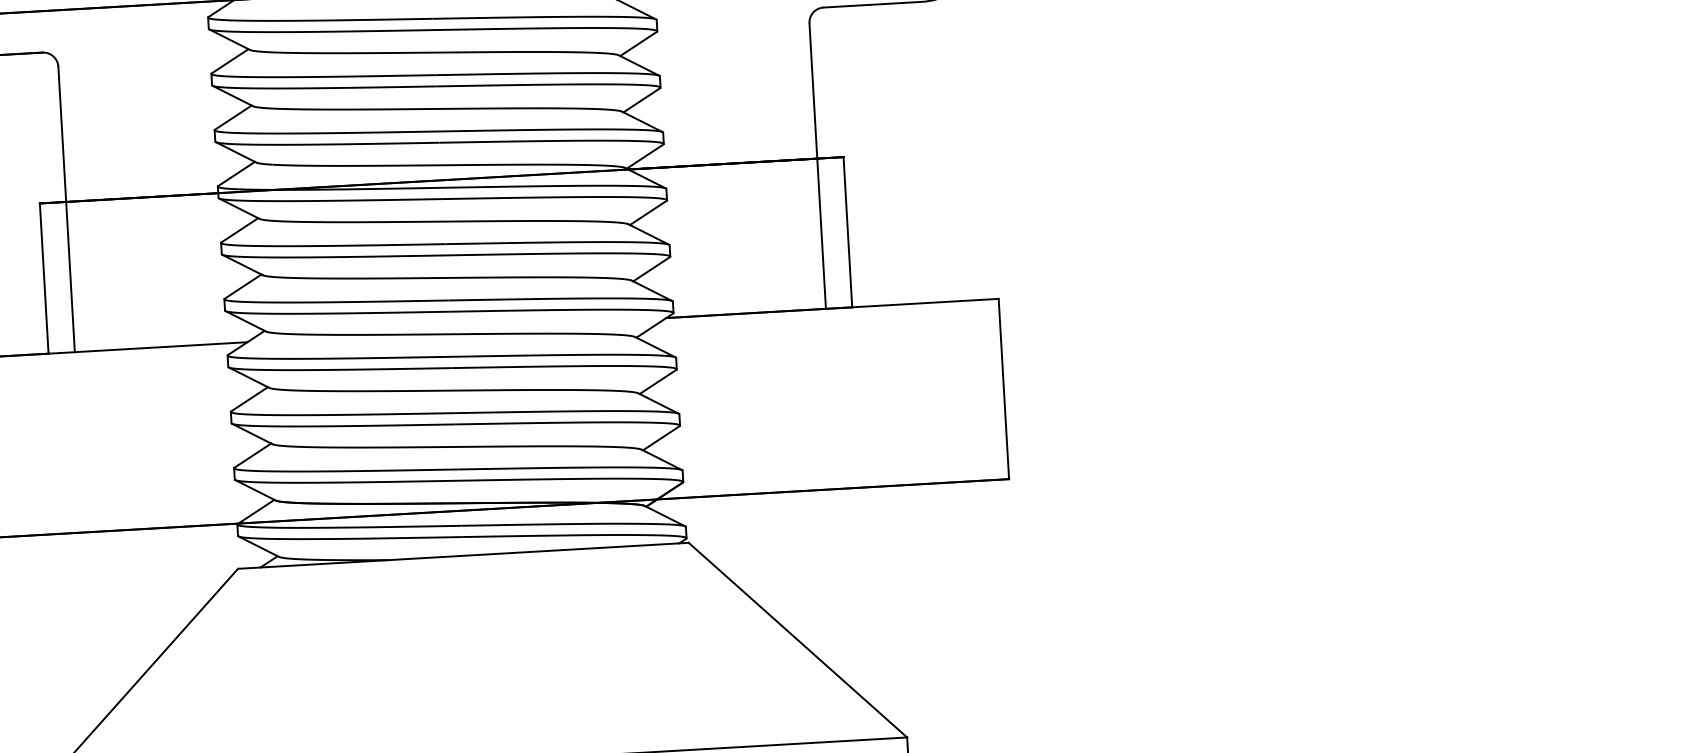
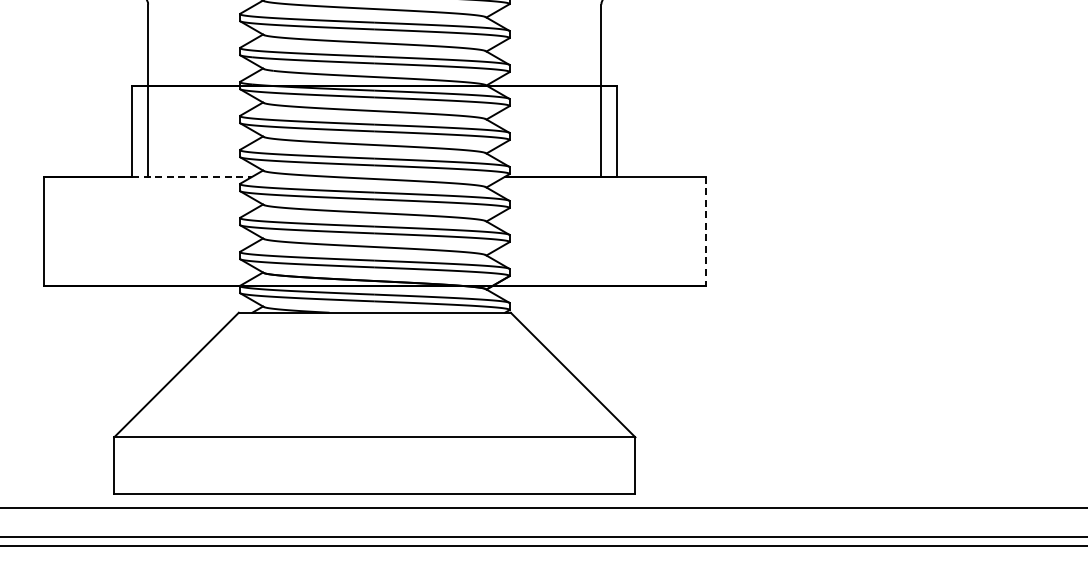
line: (148, 347) -> (192, 176), solid -> dashed
line: (1003, 389) -> (705, 231), solid -> dashed

